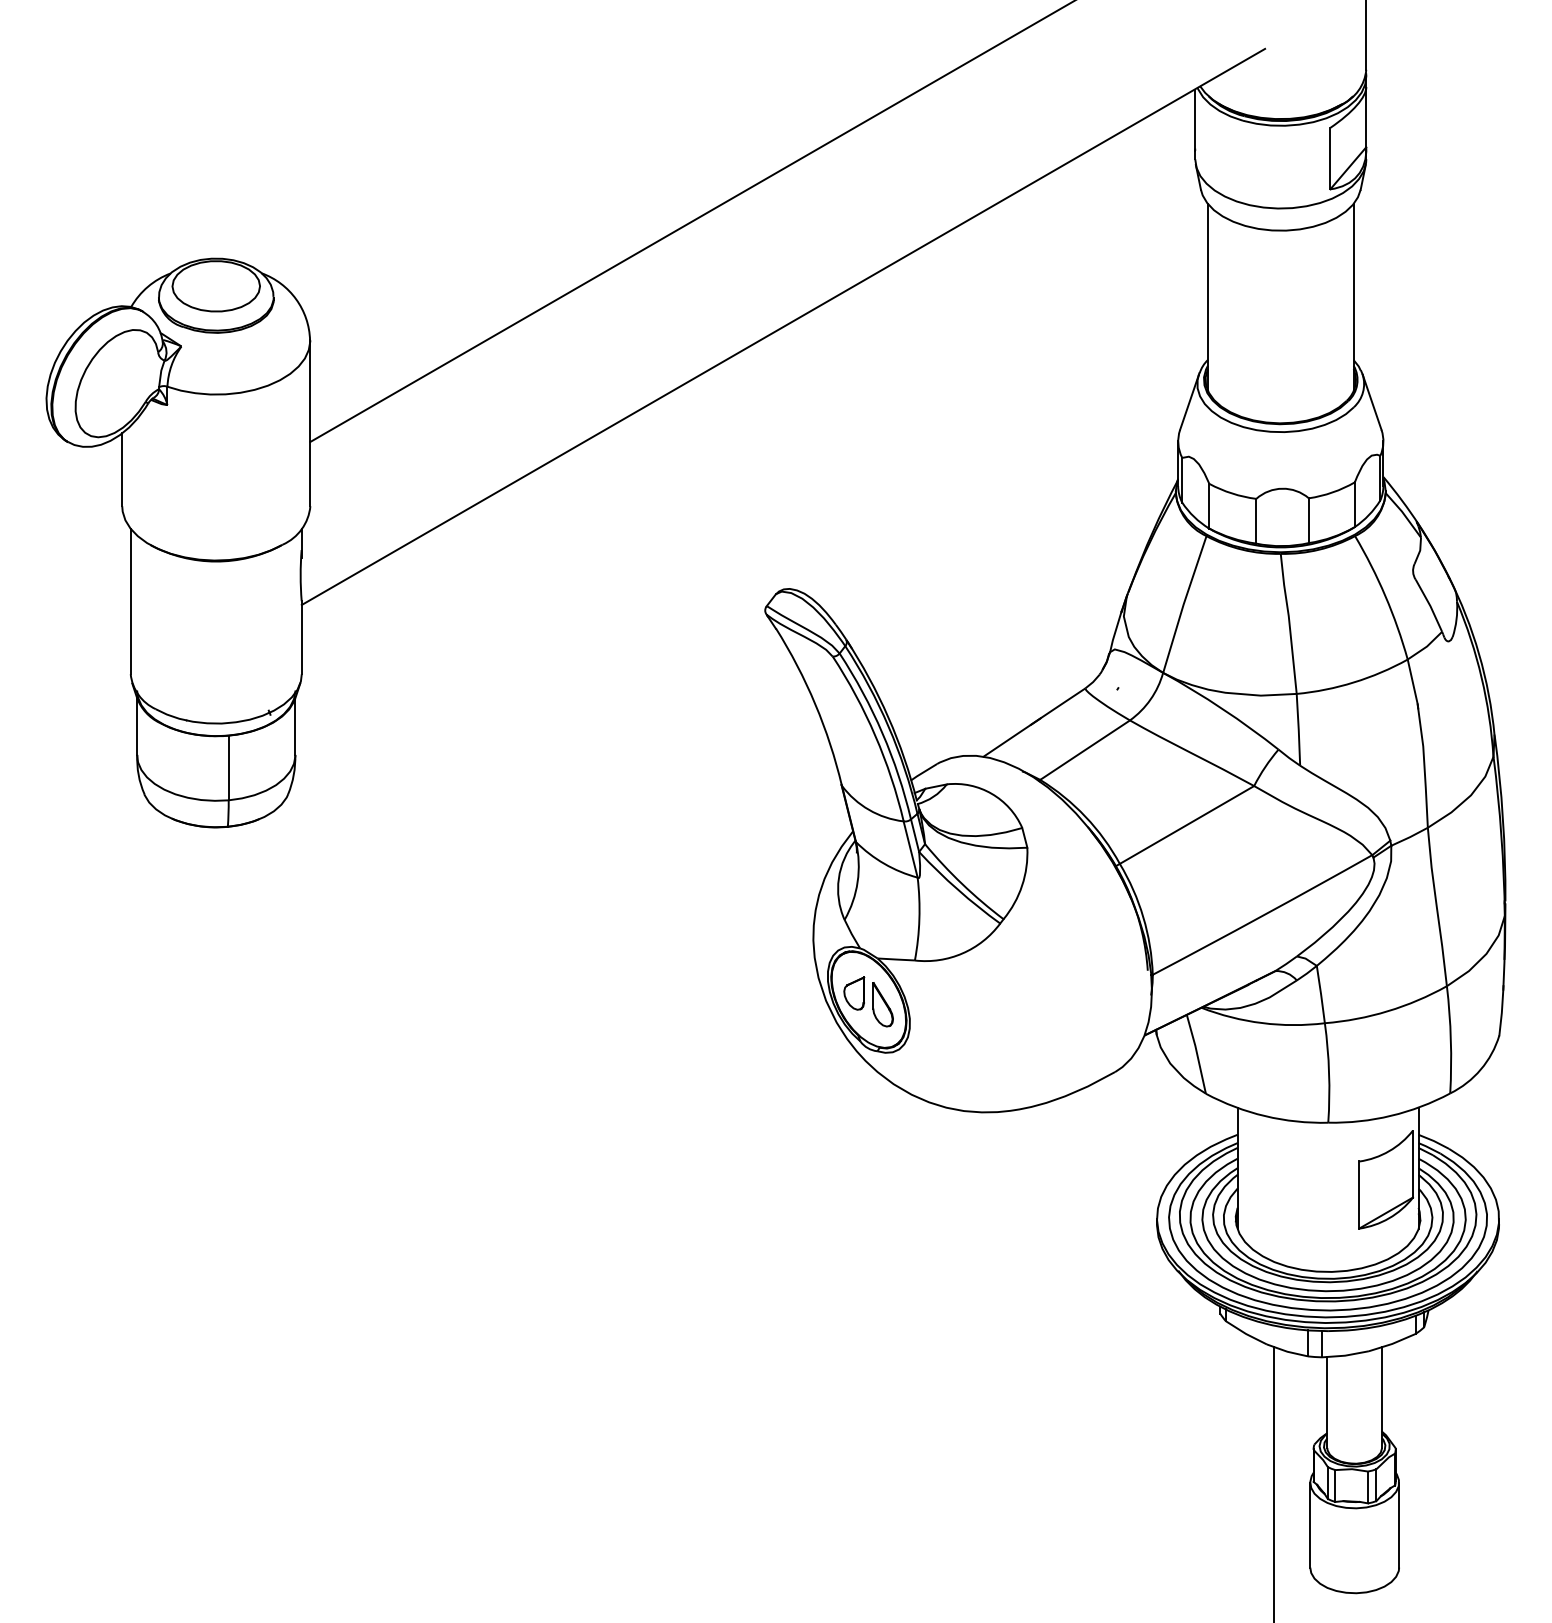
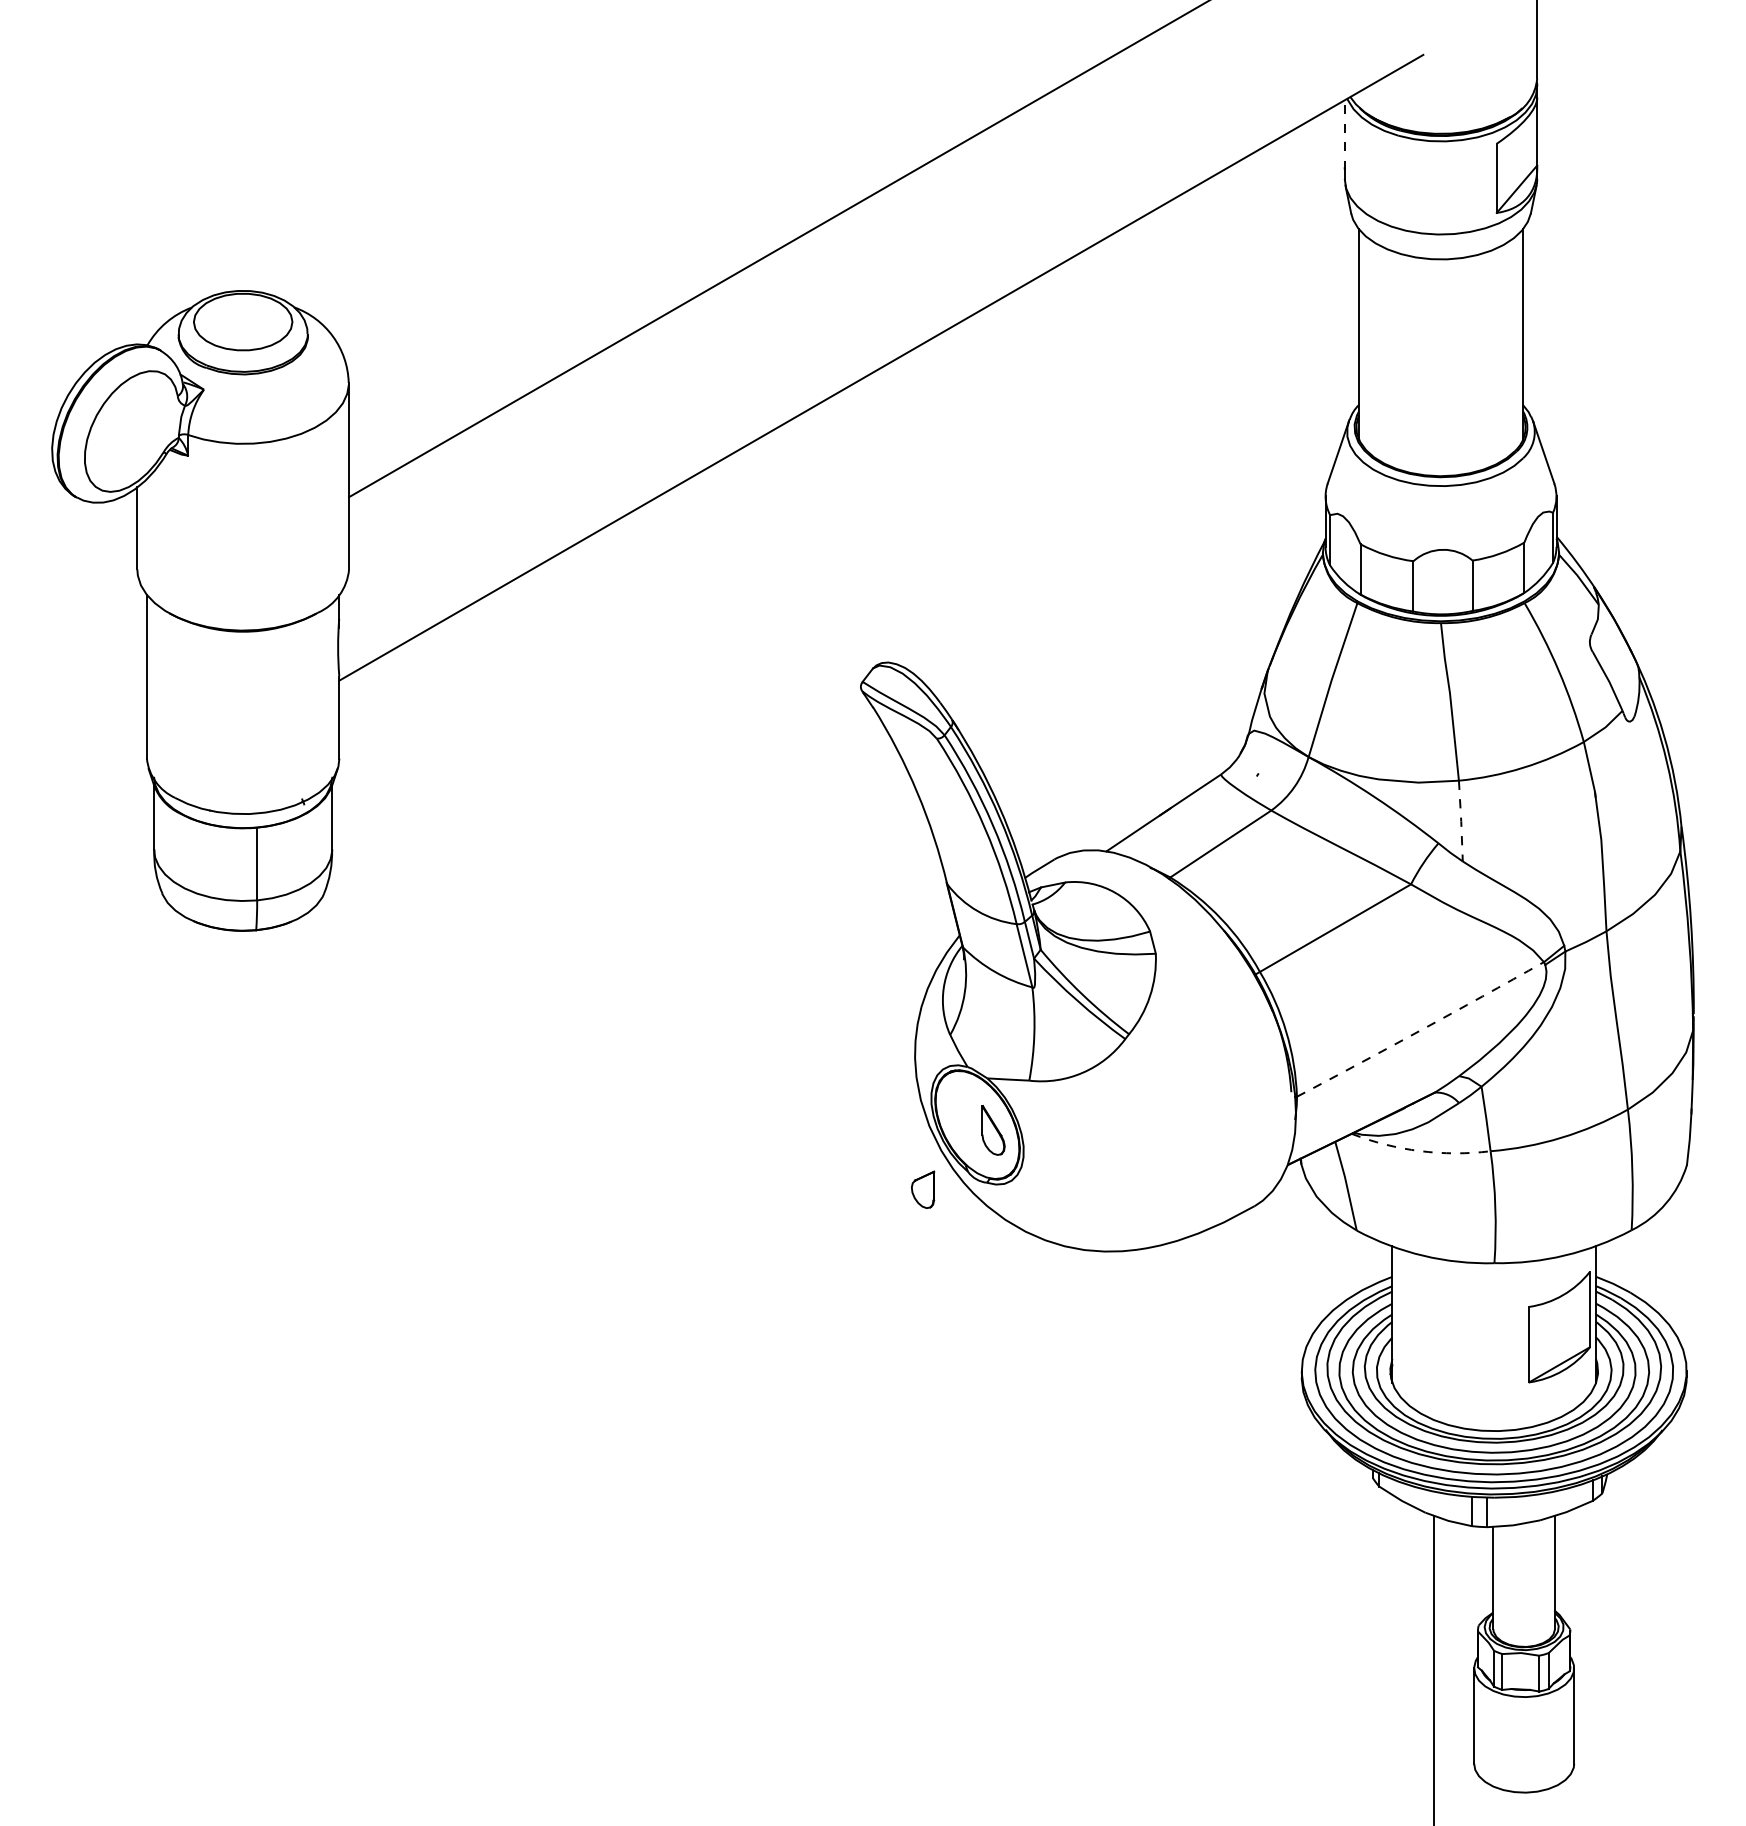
line: (1195, 120) -> (1344, 135), solid -> dashed
line: (1298, 730) -> (1461, 821), solid -> dashed
arc: (1262, 915) -> (1420, 1030), solid -> dashed
part: (854, 993) -> (923, 1189), moved
arc: (1262, 1023) -> (1420, 1151), solid -> dashed

